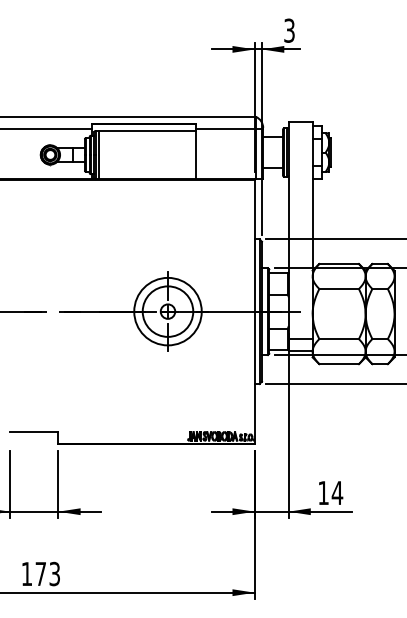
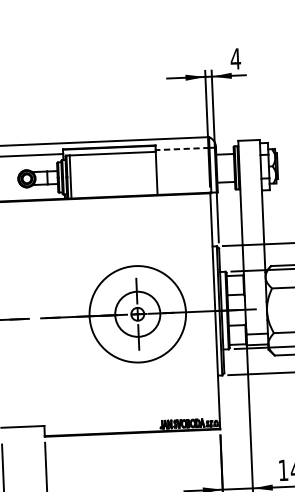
text: (289, 30) -> (235, 58), 3 -> 4
line: (225, 128) -> (182, 148), solid -> dashed
circle: (167, 311) -> (137, 314), size x1.6

